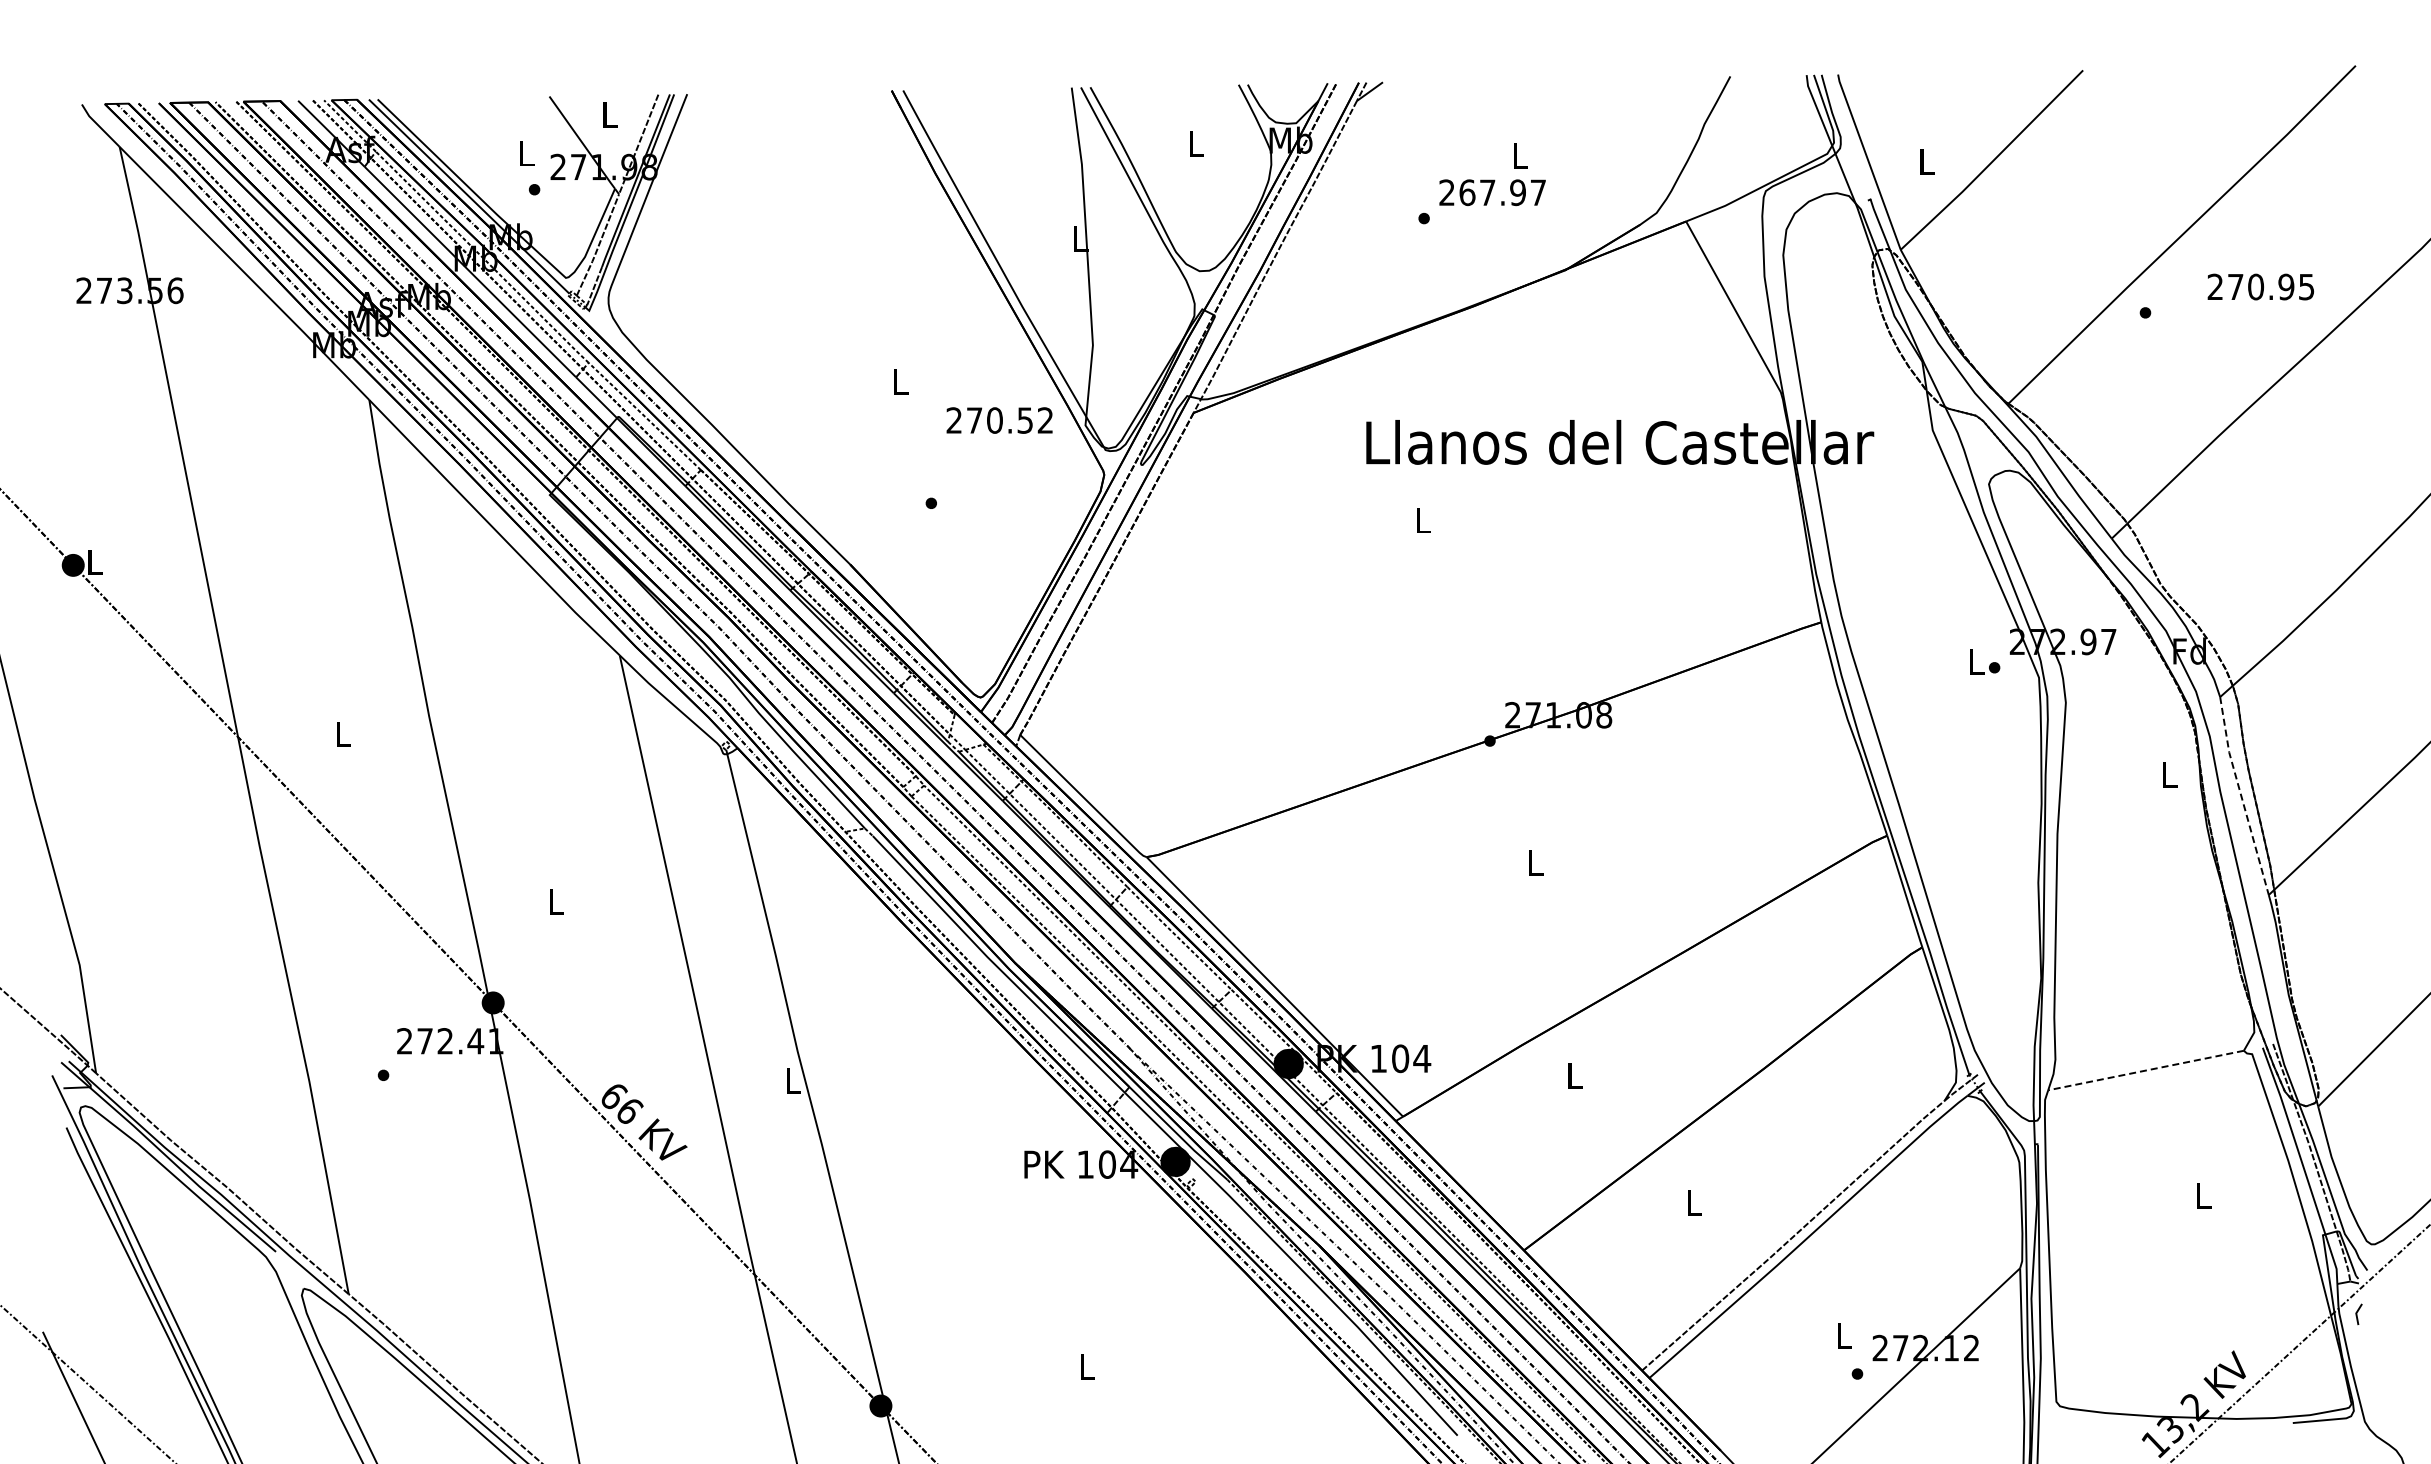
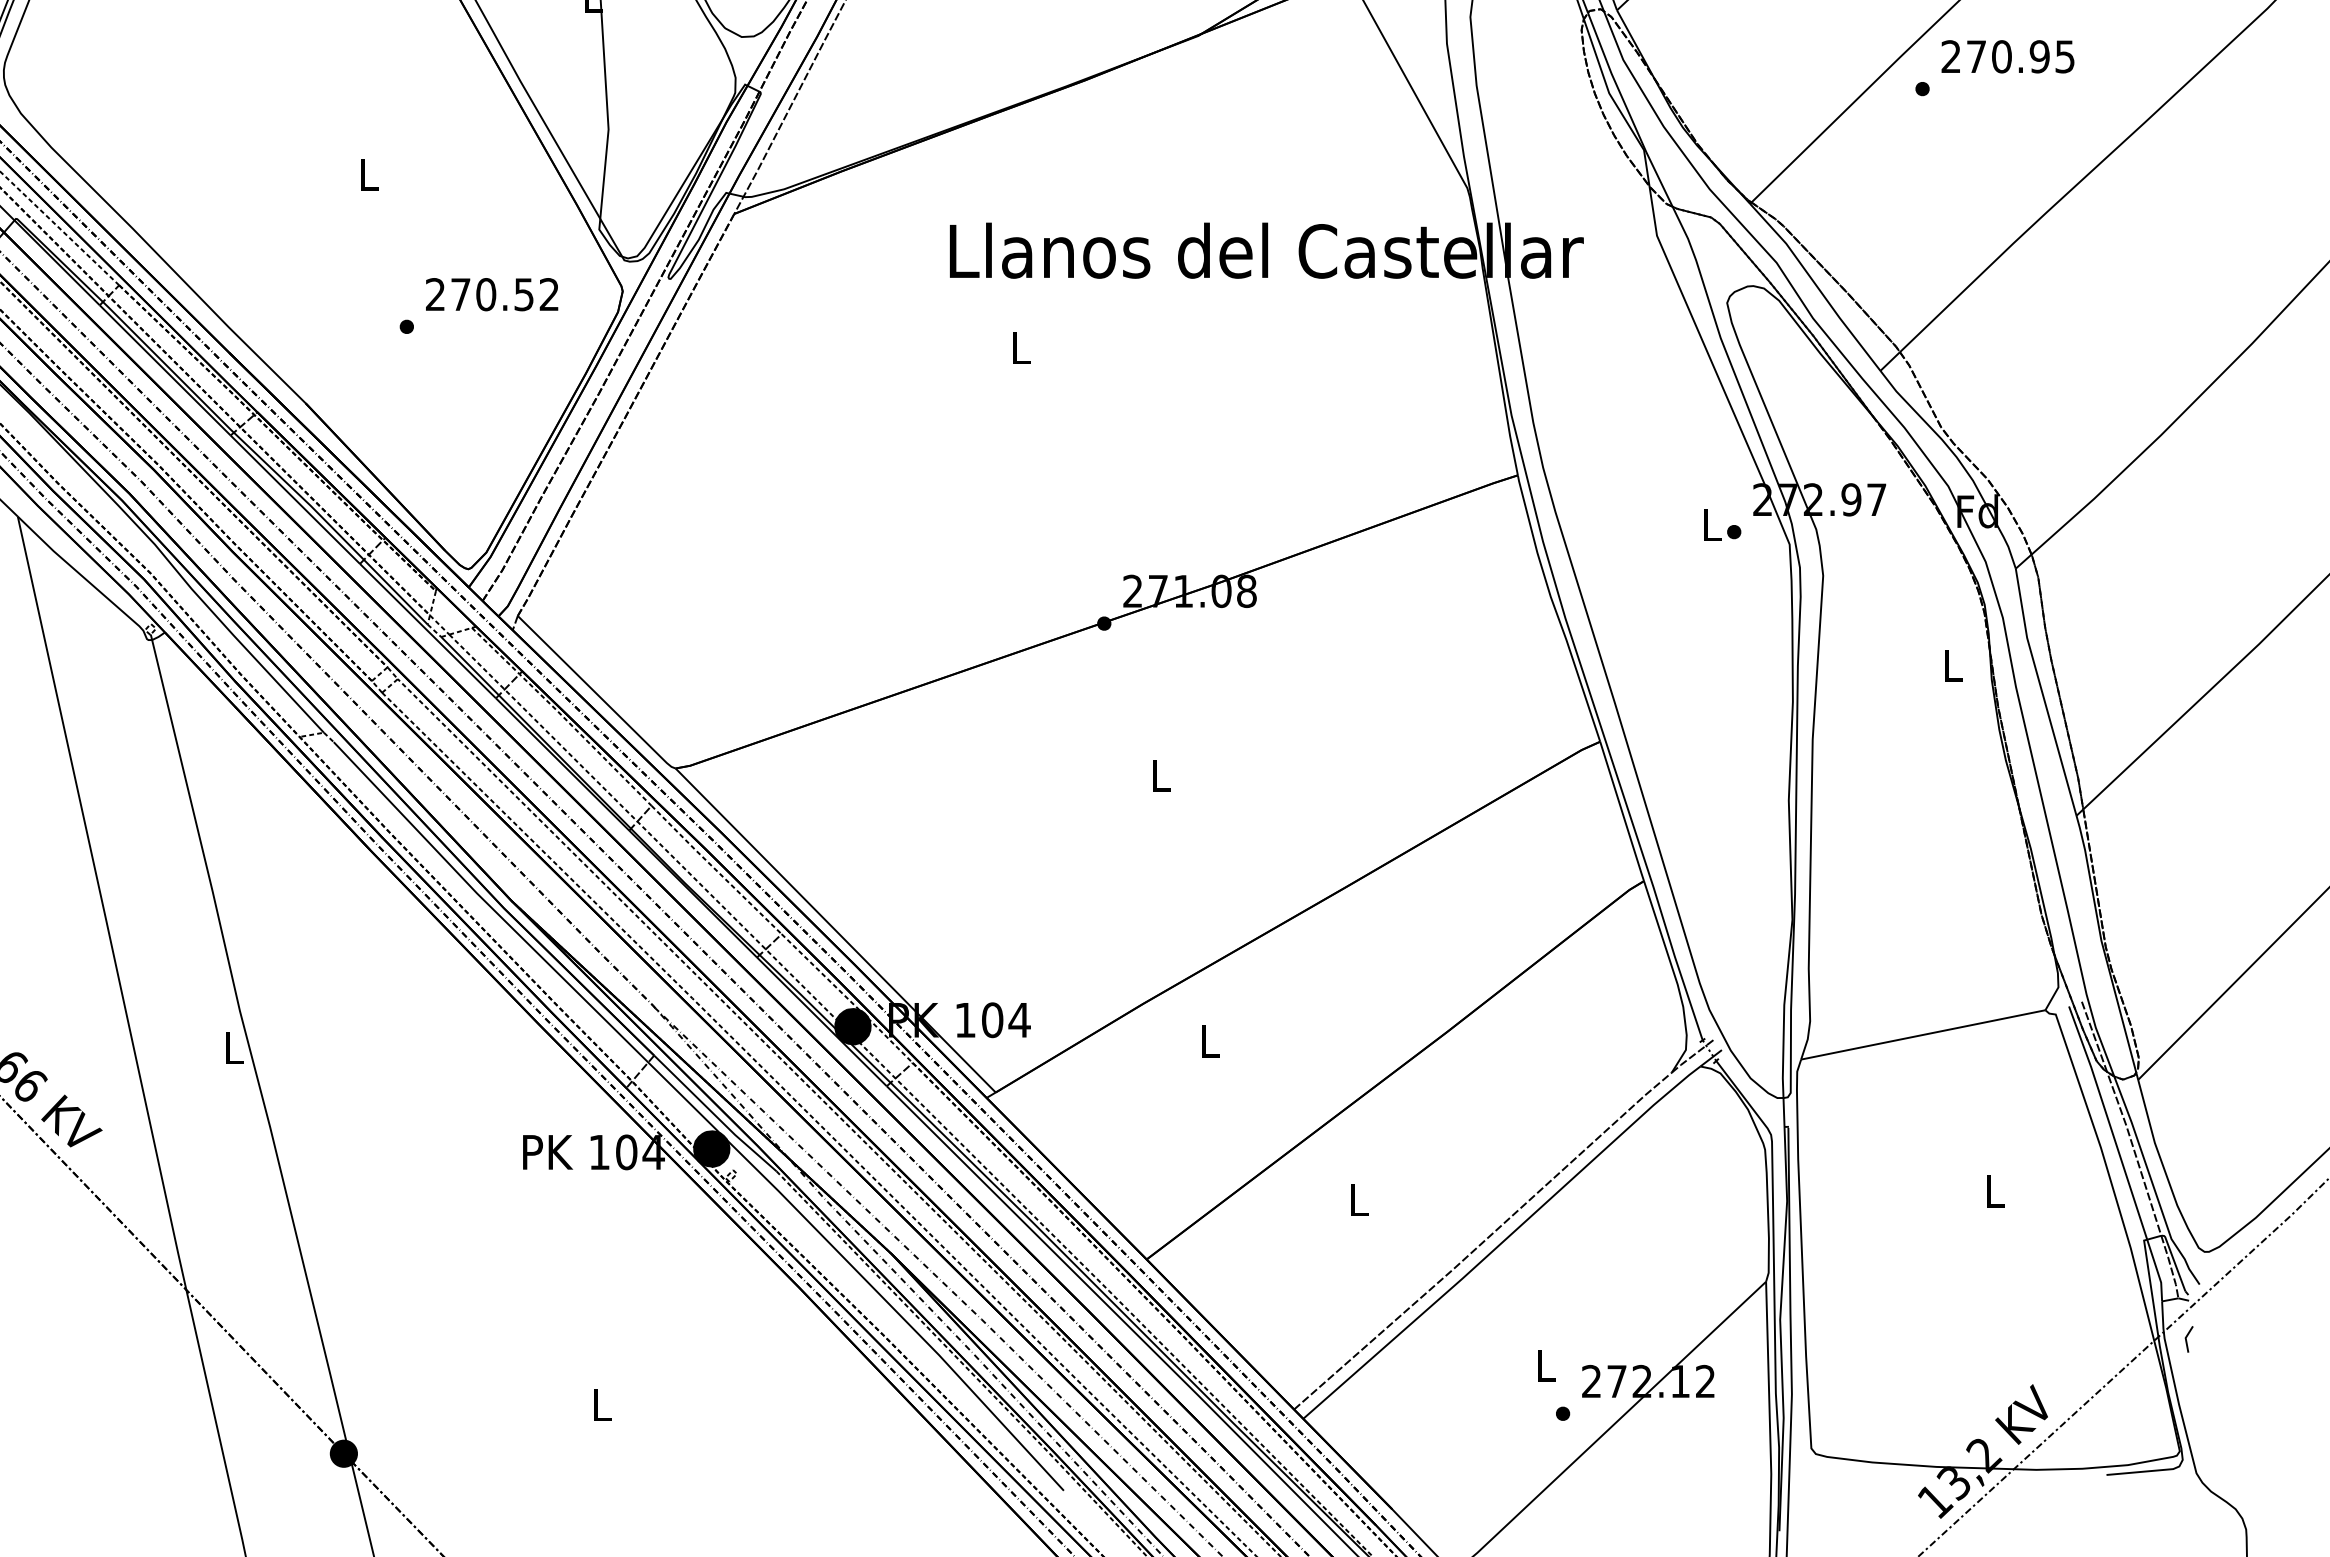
text: (2260, 286) -> (2007, 56), moved
text: (999, 420) -> (491, 294), moved
line: (2241, 795) -> (2042, 691), dashed -> solid
line: (2146, 1070) -> (1923, 1034), dashed -> solid

